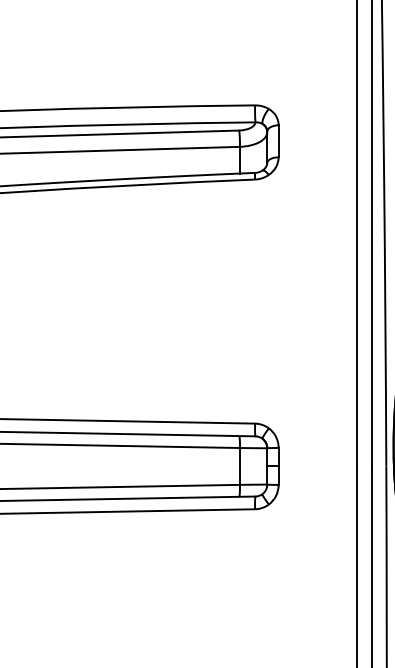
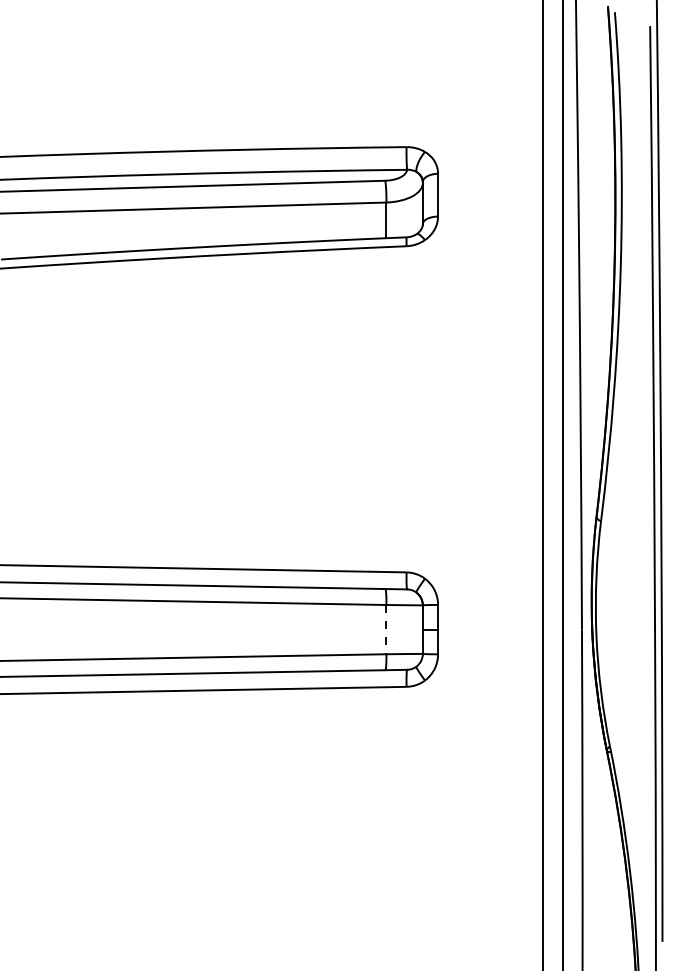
line: (240, 466) -> (386, 629), solid -> dashed

